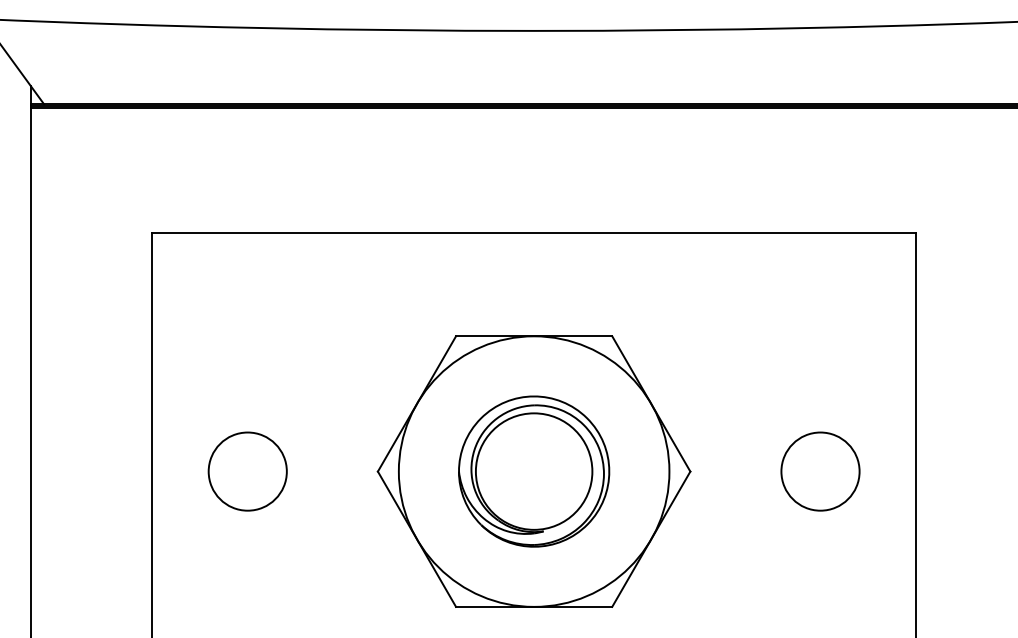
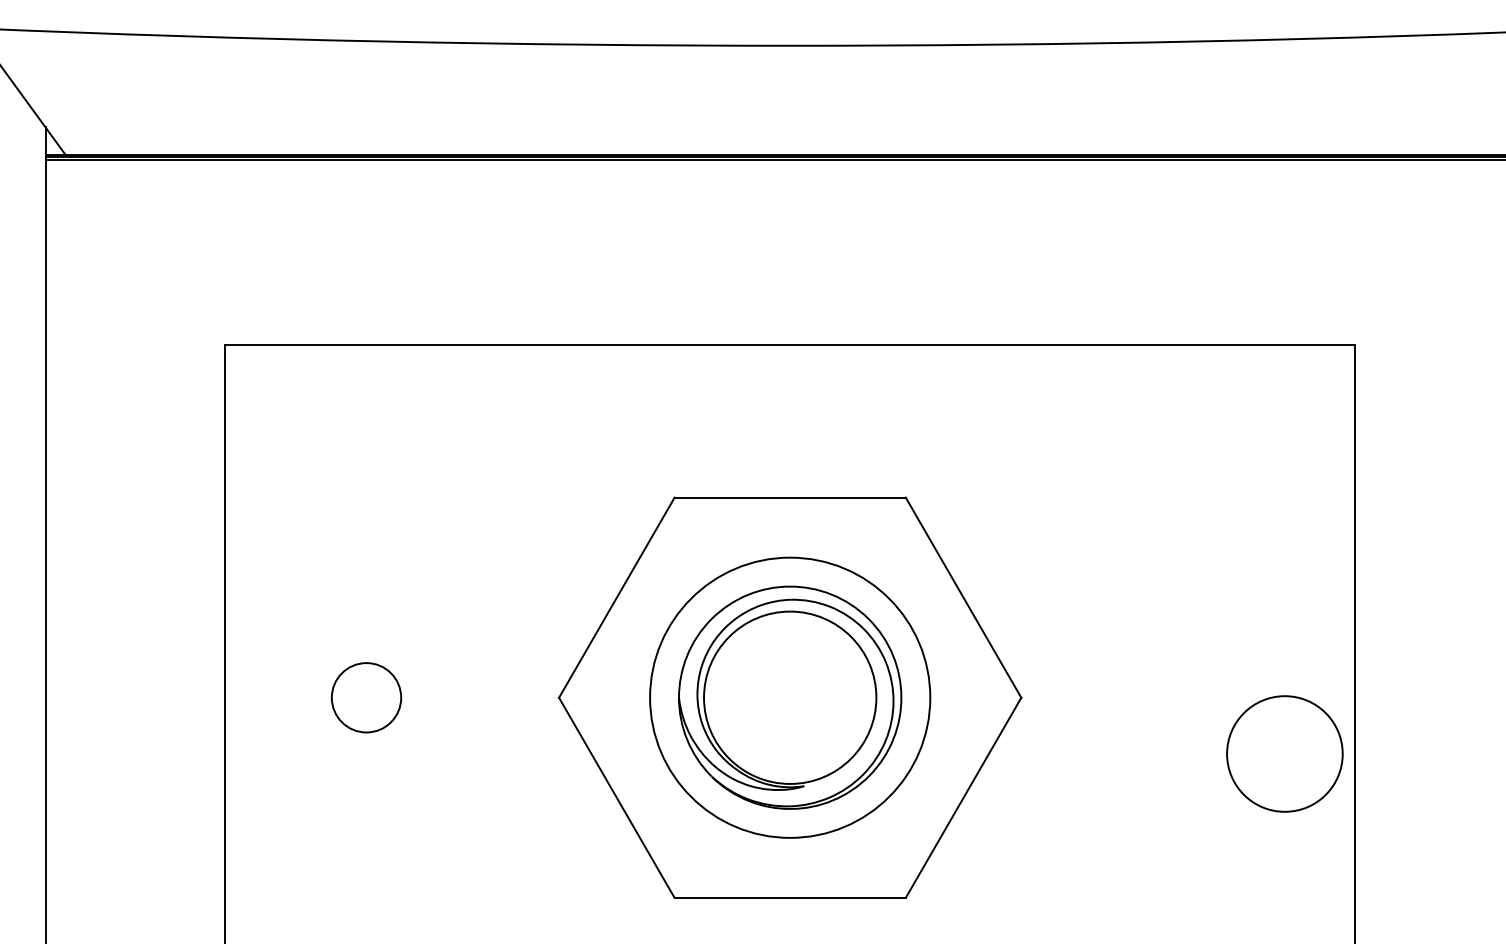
circle: (247, 471) -> (366, 697), size x0.6
circle: (533, 471) -> (789, 697), size x0.7
circle: (820, 471) -> (1284, 753), moved

